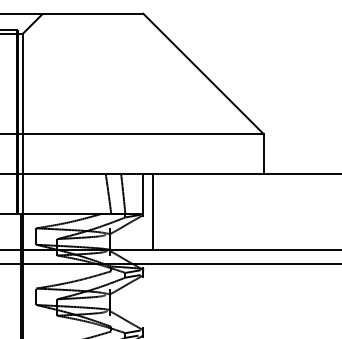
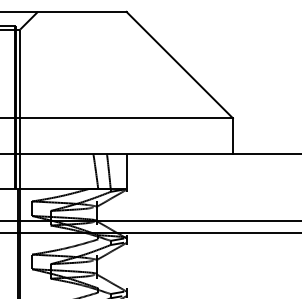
line: (152, 212) -> (134, 187), removed

